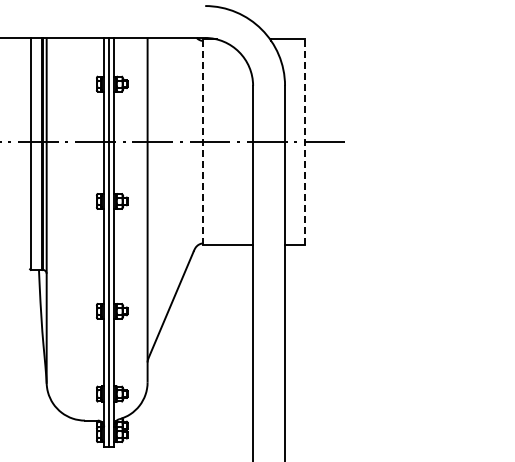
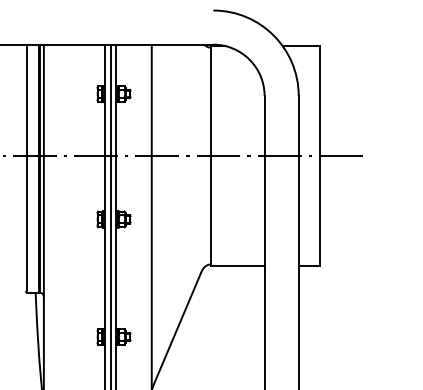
line: (202, 142) -> (210, 156), dashed -> solid
line: (304, 142) -> (319, 156), dashed -> solid

